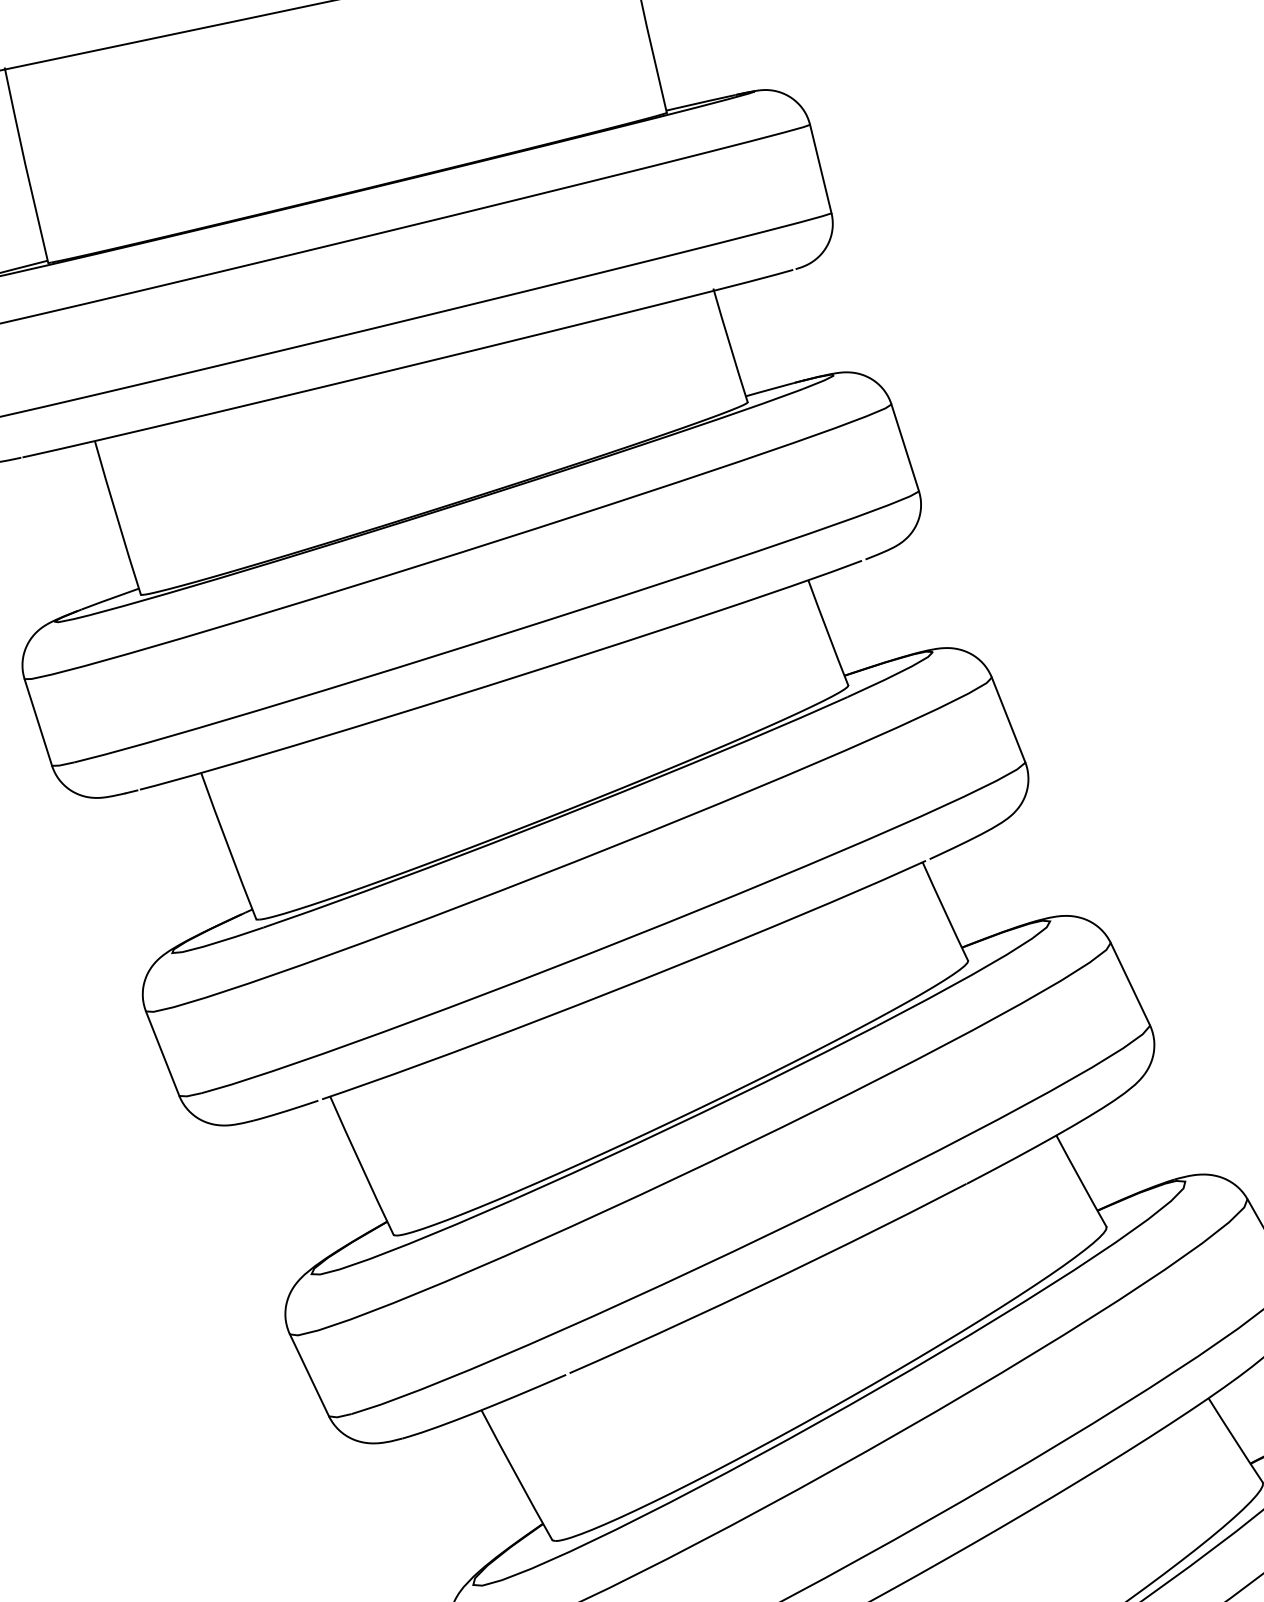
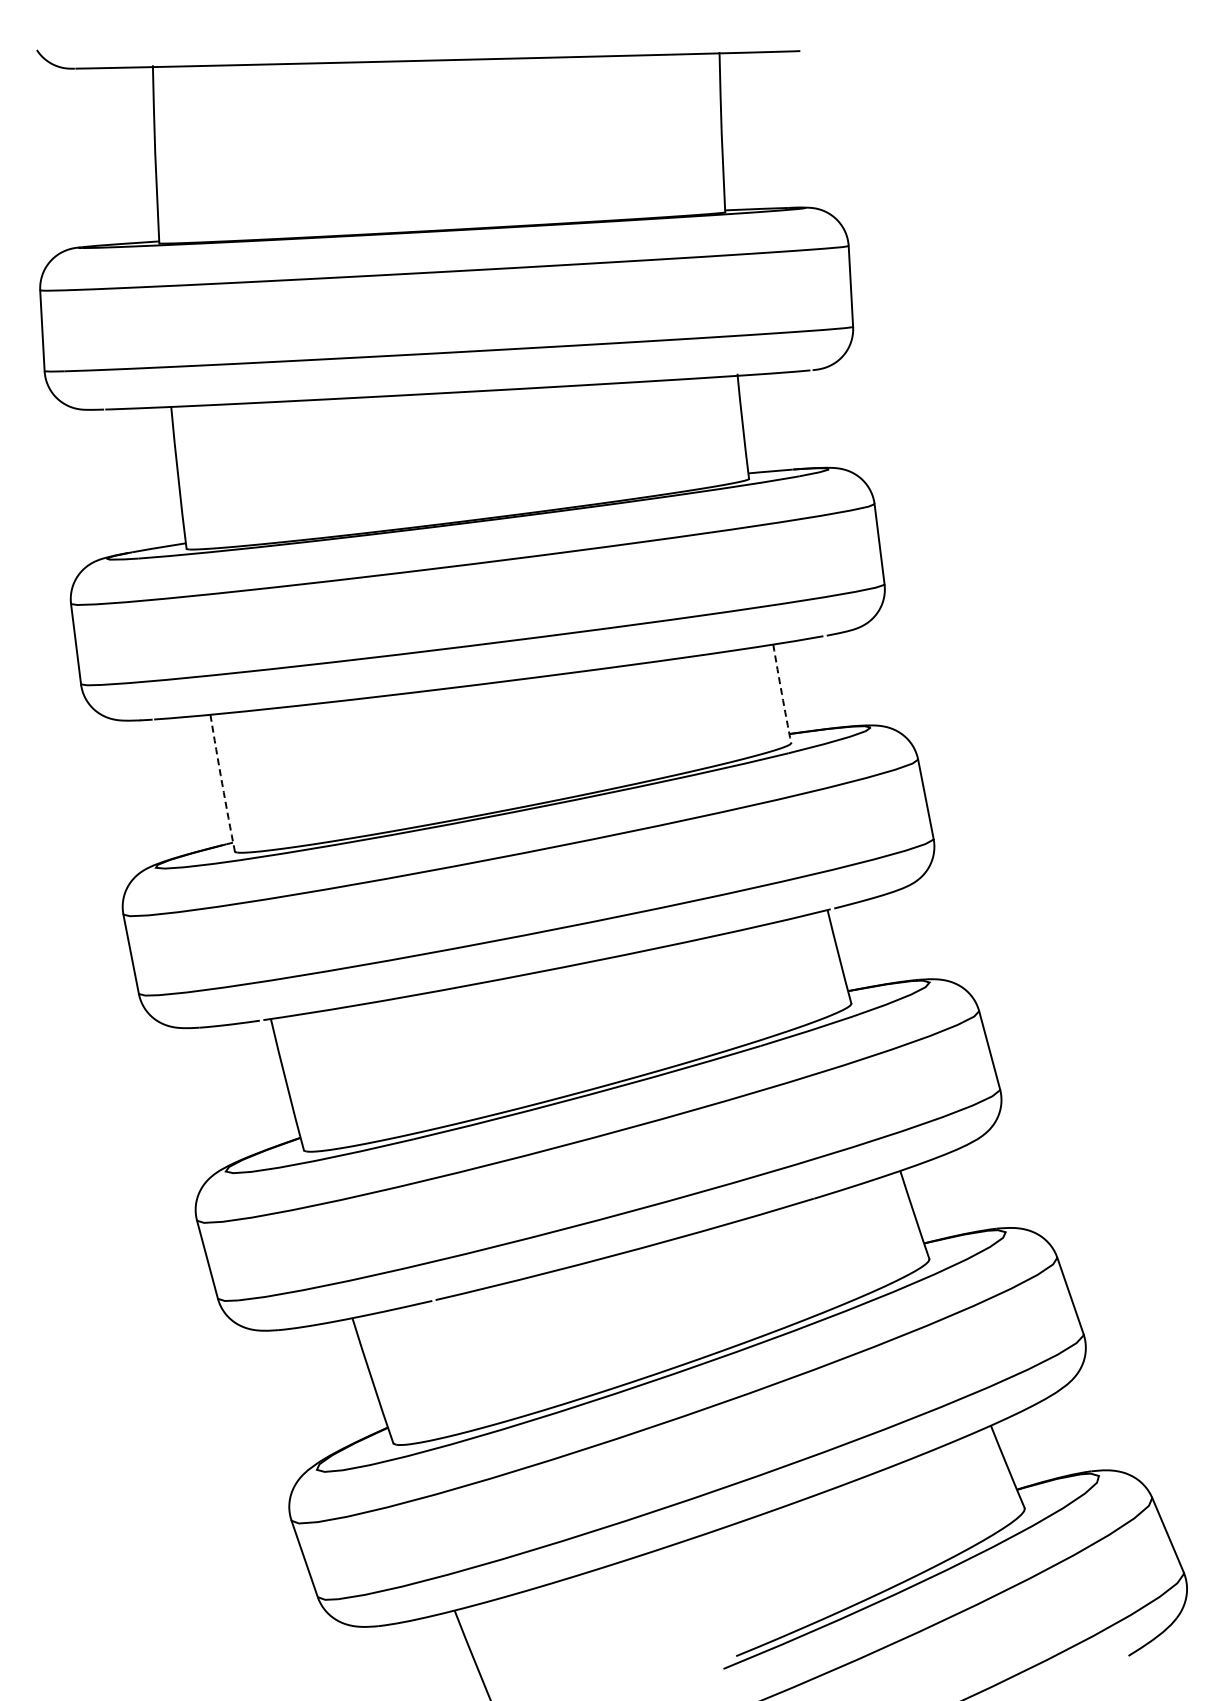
arc: (827, 633) -> (781, 694), solid -> dashed
arc: (228, 846) -> (222, 783), solid -> dashed

